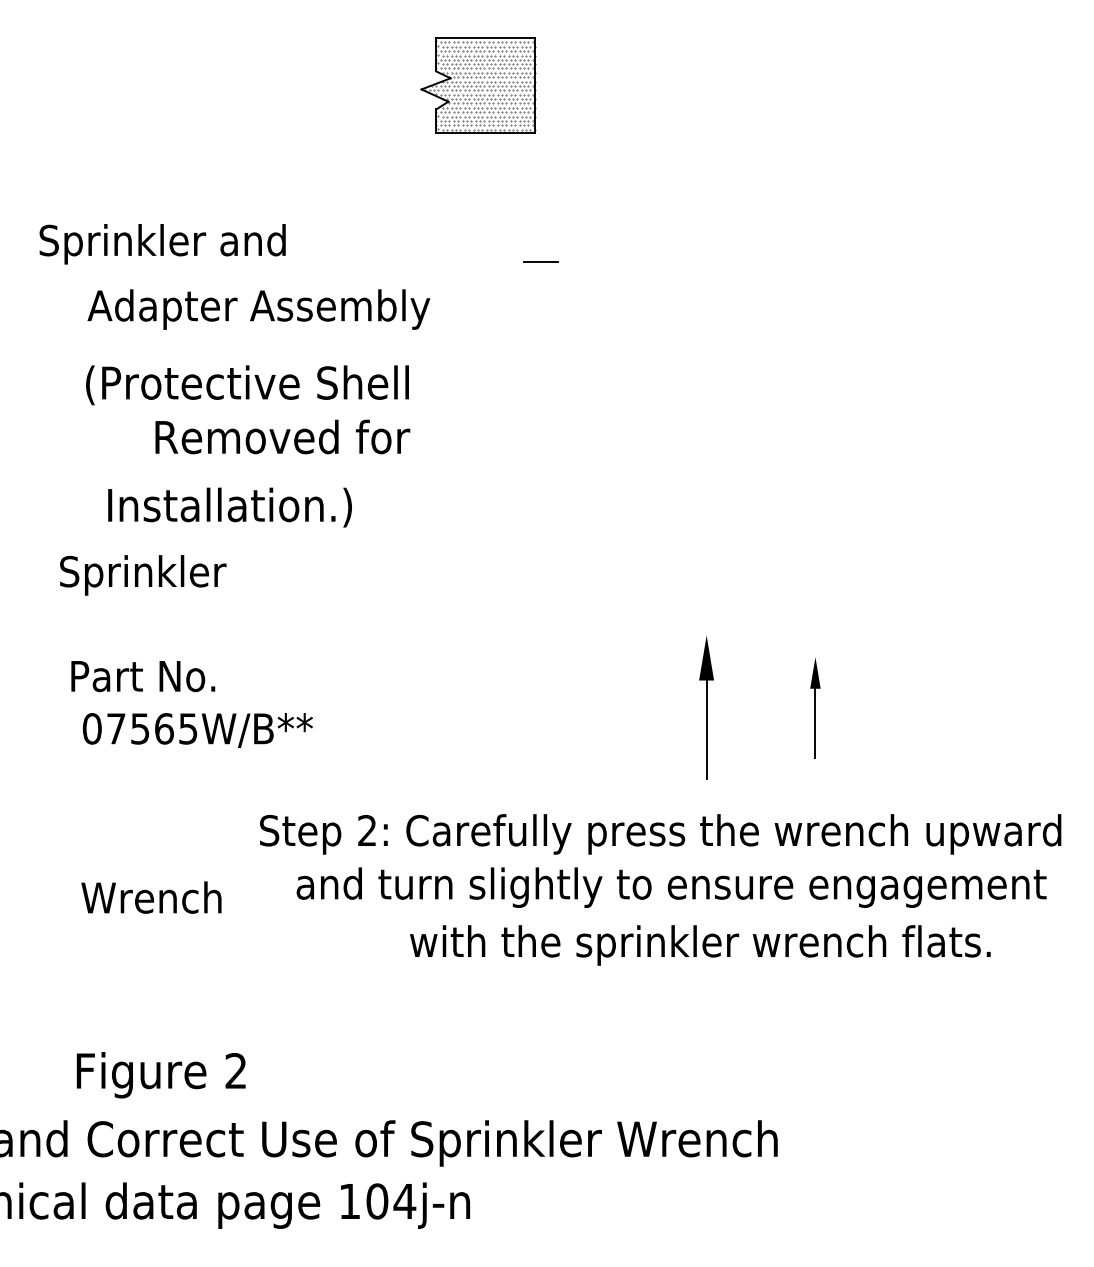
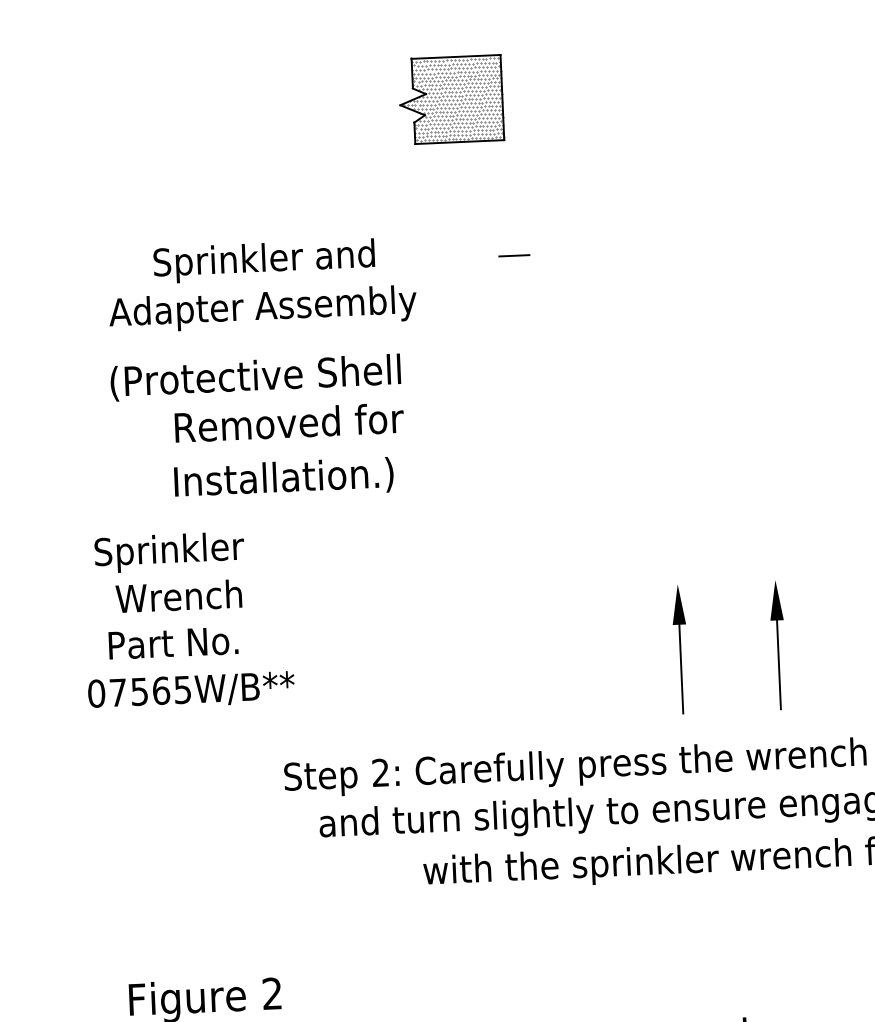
text: (162, 244) -> (264, 261), moved
text: (229, 507) -> (283, 479), moved
part: (815, 707) -> (778, 644), size x1.43
text: (197, 730) -> (191, 691), moved
text: (151, 897) -> (178, 596), moved

